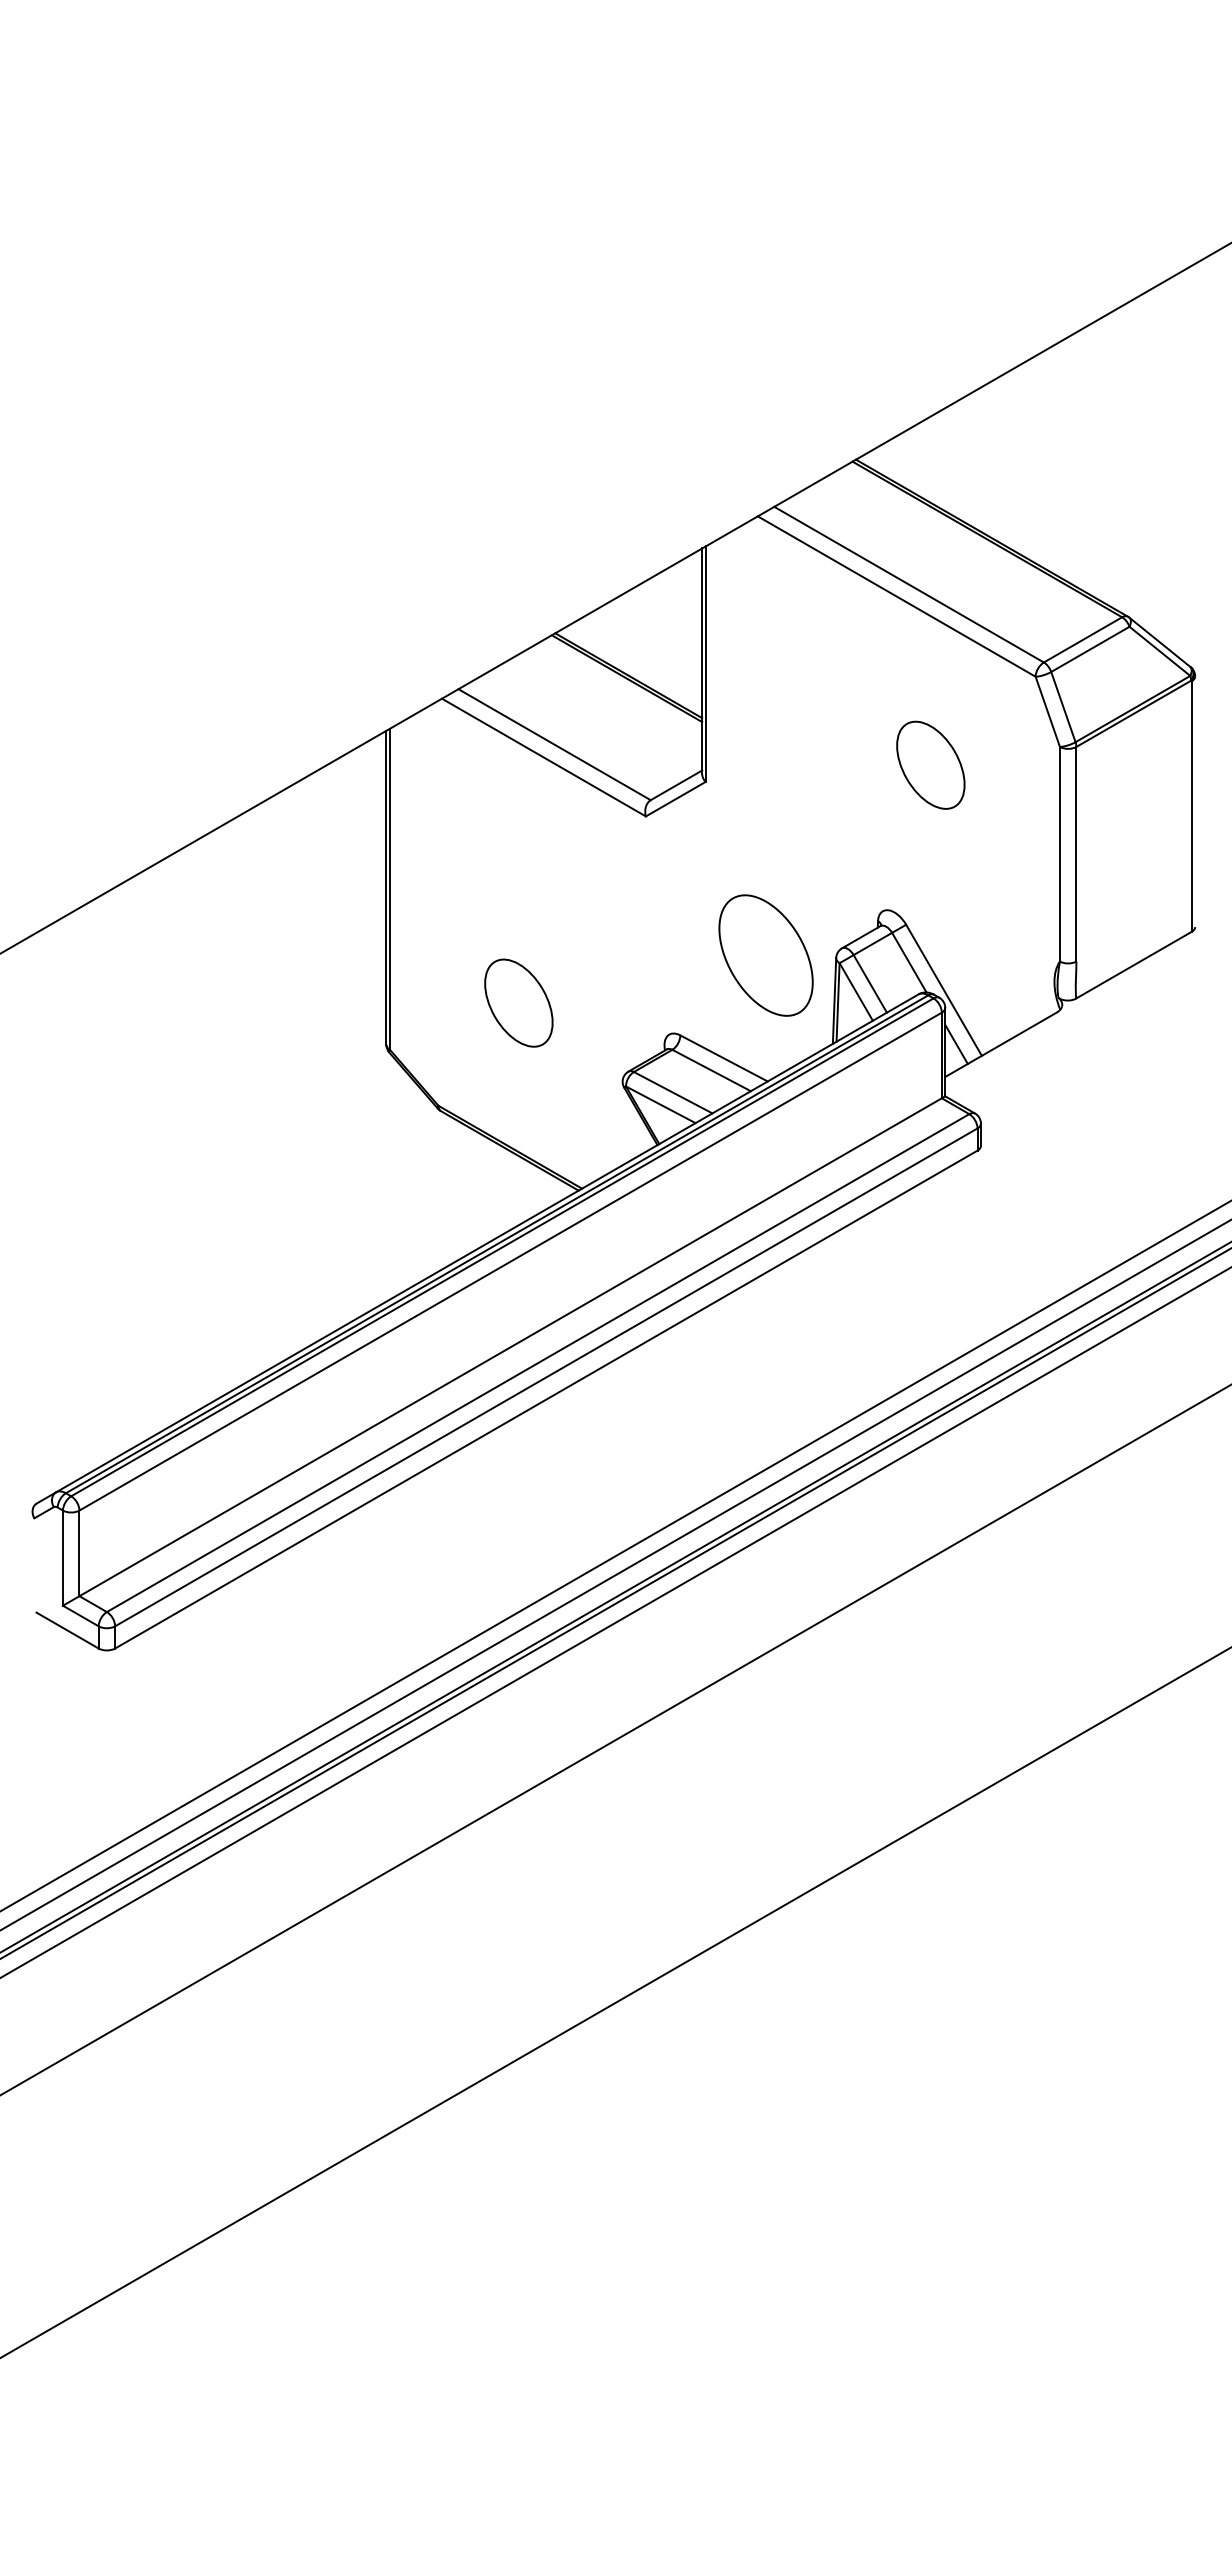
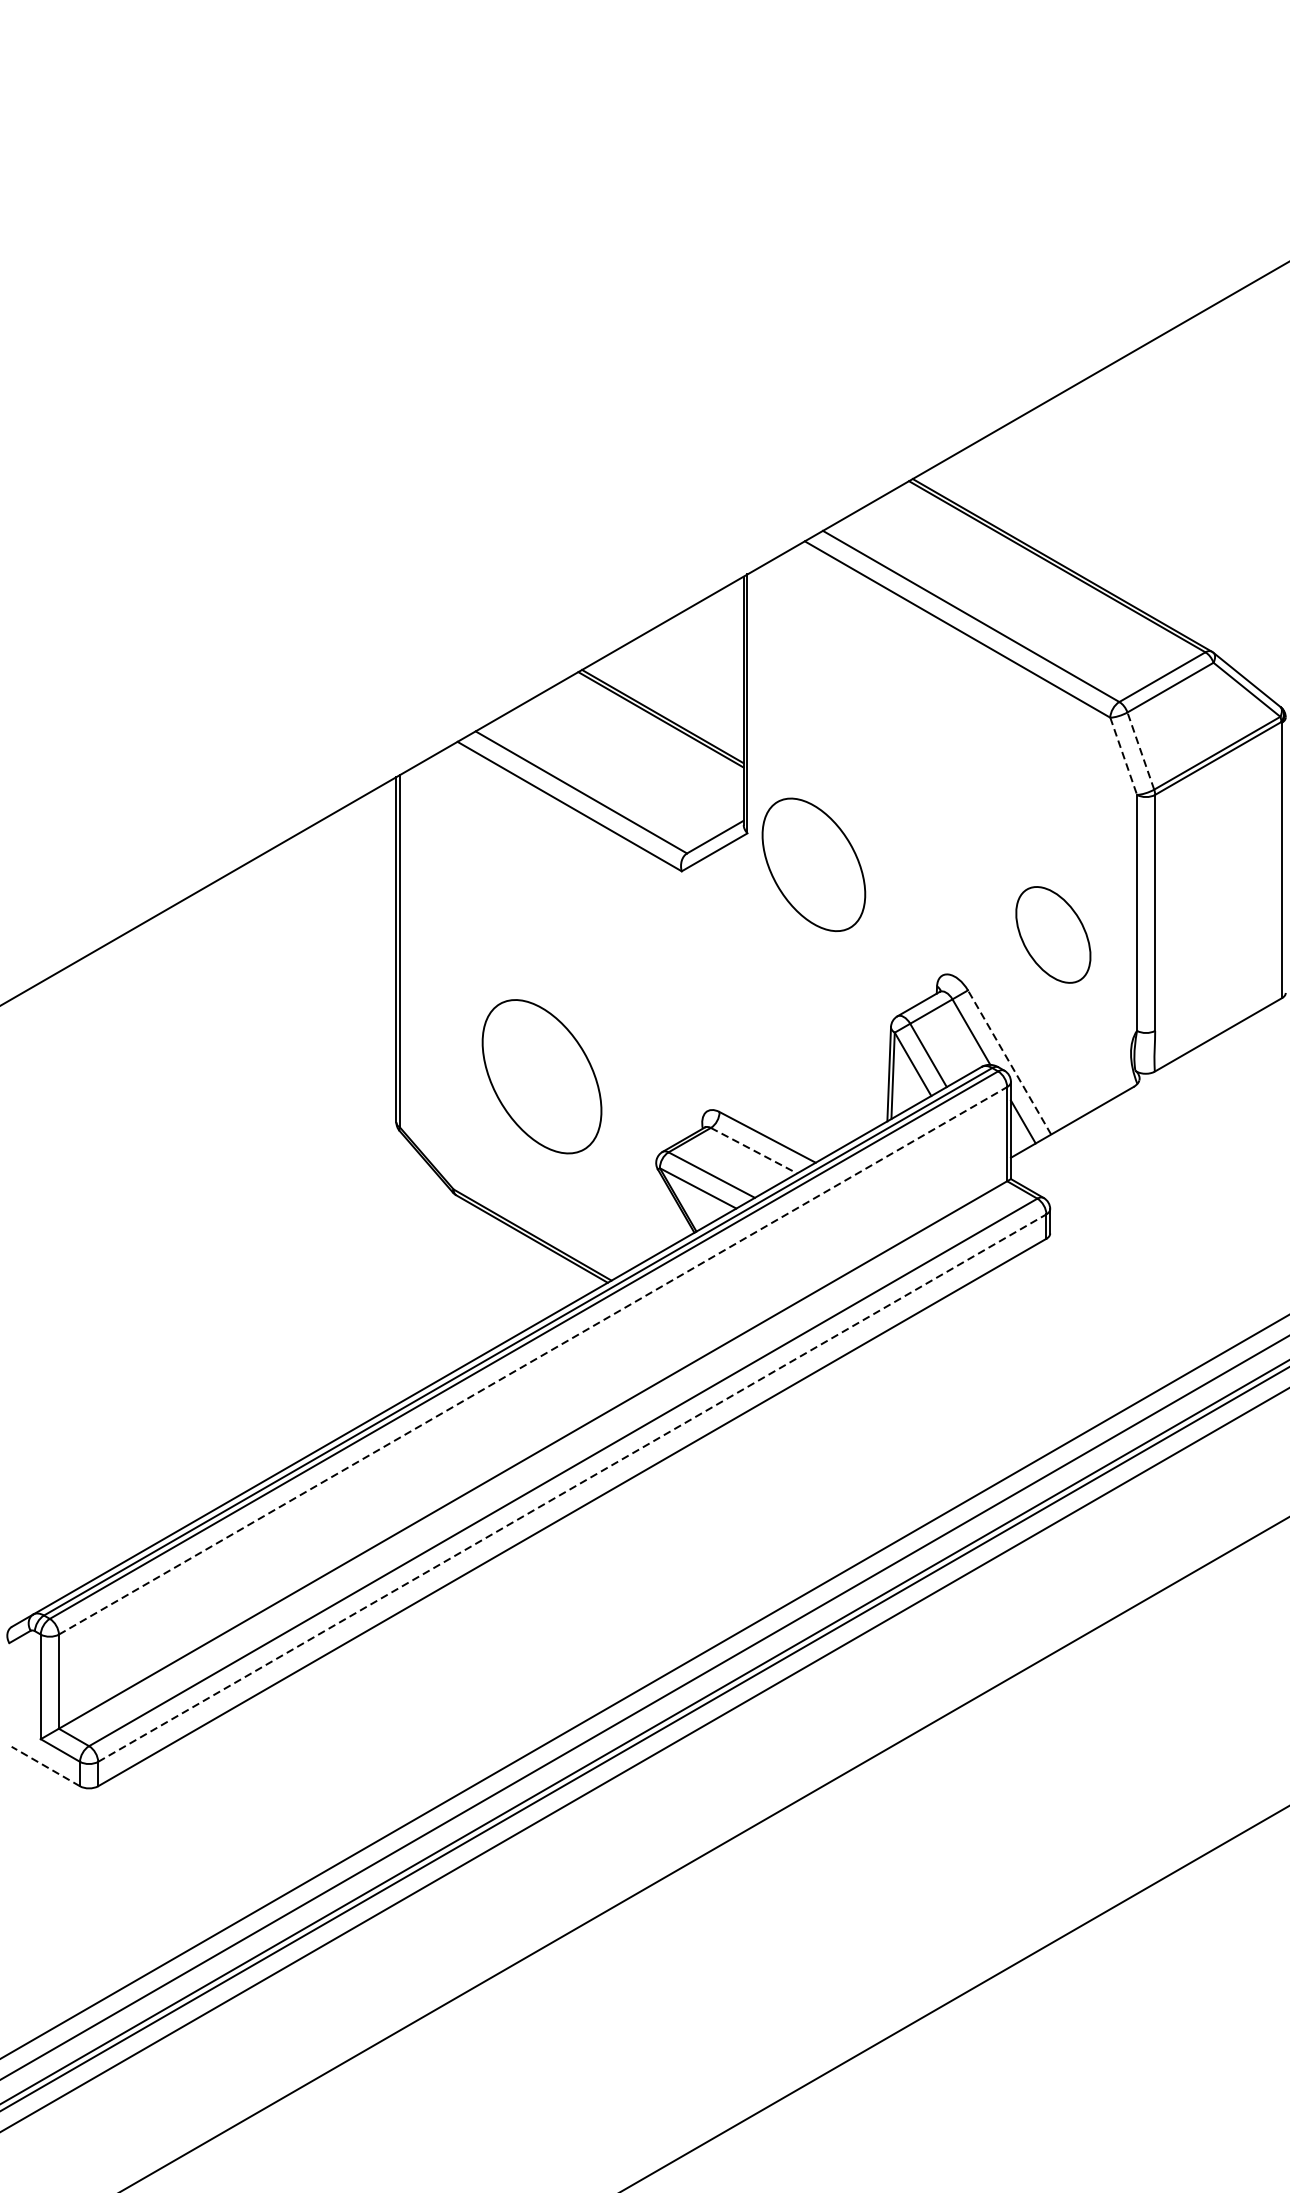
line: (1063, 706) -> (1140, 750), solid -> dashed
line: (1047, 712) -> (1123, 757), solid -> dashed
part: (930, 764) -> (1052, 934), moved
part: (765, 955) -> (813, 864), moved
line: (944, 990) -> (1010, 1062), solid -> dashed
part: (518, 1002) -> (541, 1075), size x1.6
line: (712, 1070) -> (755, 1150), solid -> dashed
line: (510, 1261) -> (532, 1360), solid -> dashed
line: (546, 1377) -> (572, 1488), solid -> dashed
line: (67, 1630) -> (45, 1766), solid -> dashed

